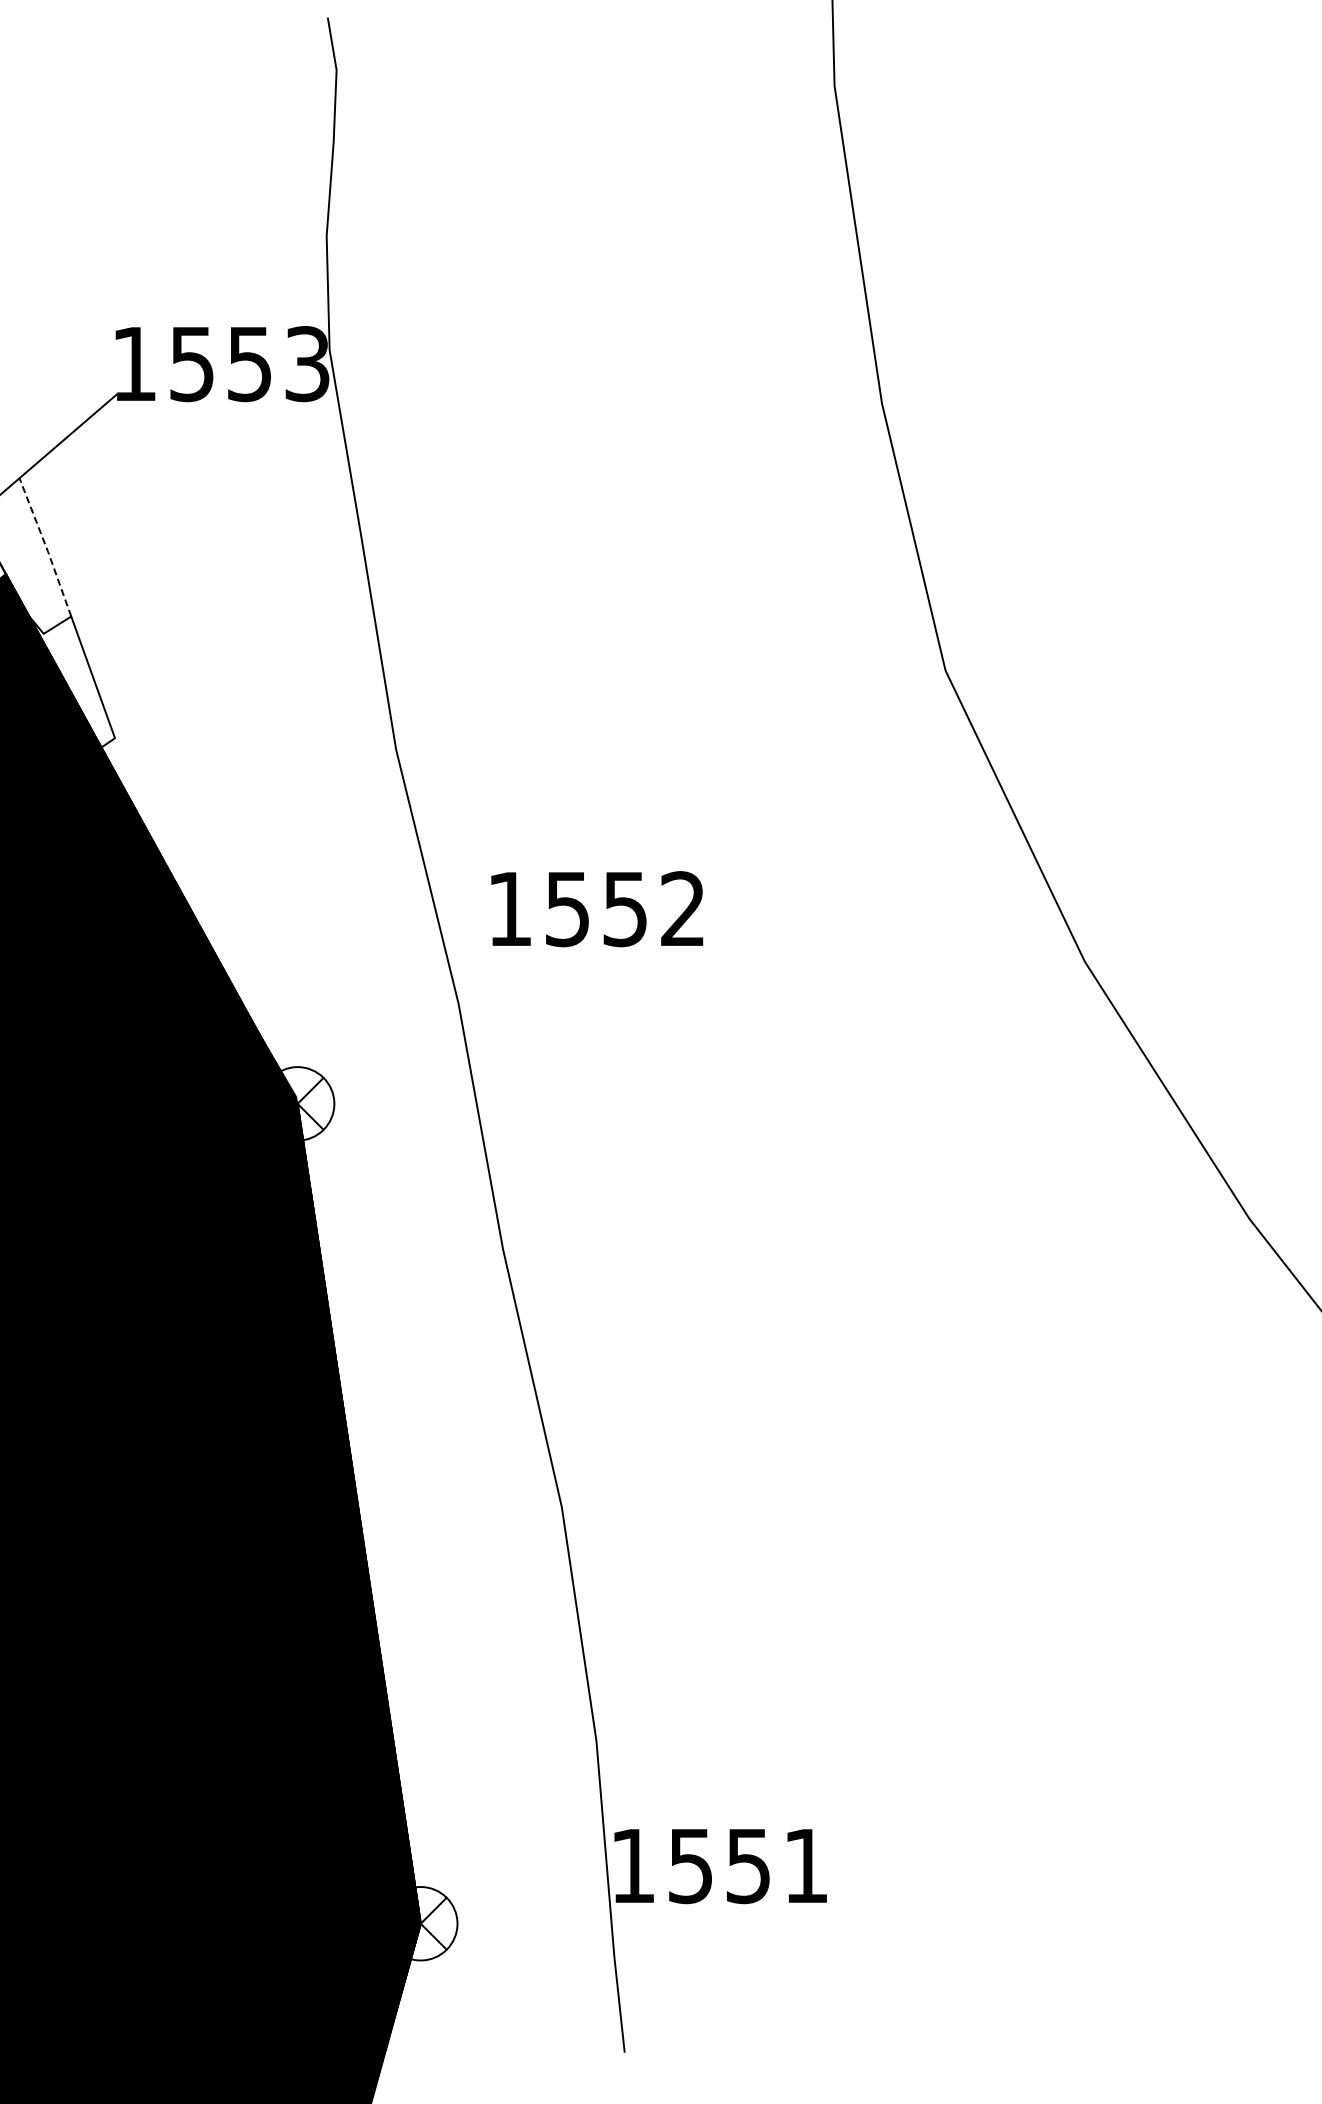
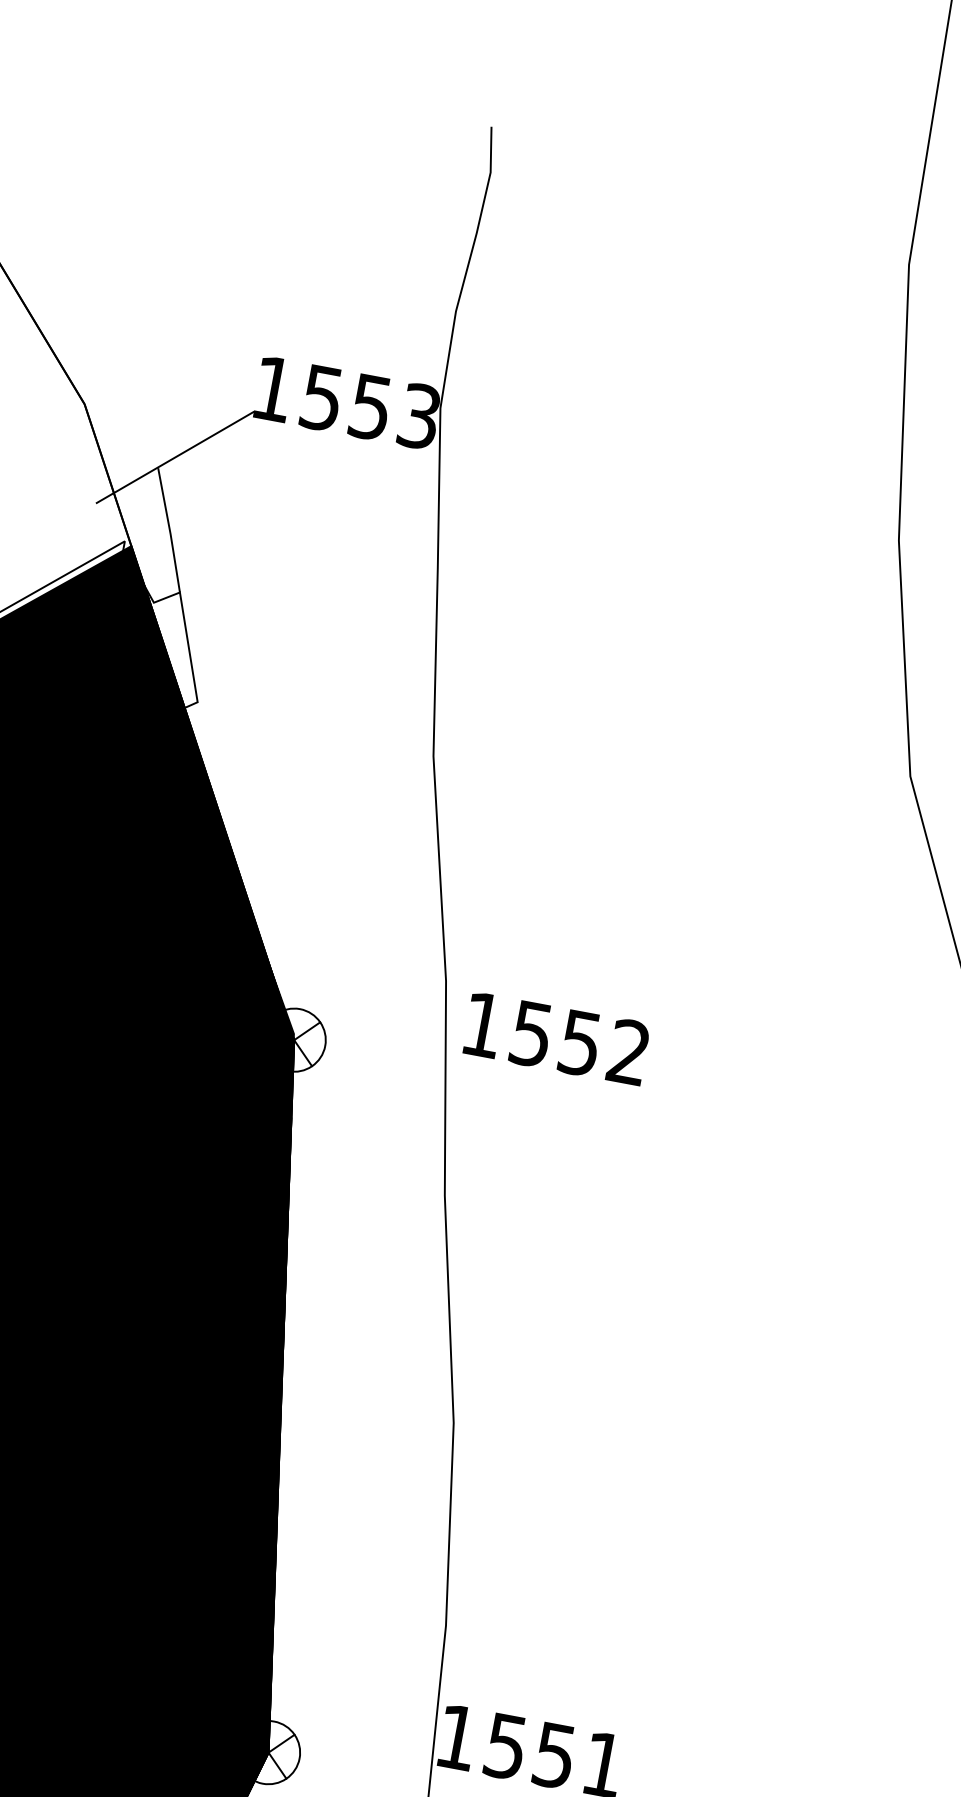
line: (46, 547) -> (169, 530), dashed -> solid
text: (597, 909) -> (556, 1039), moved

